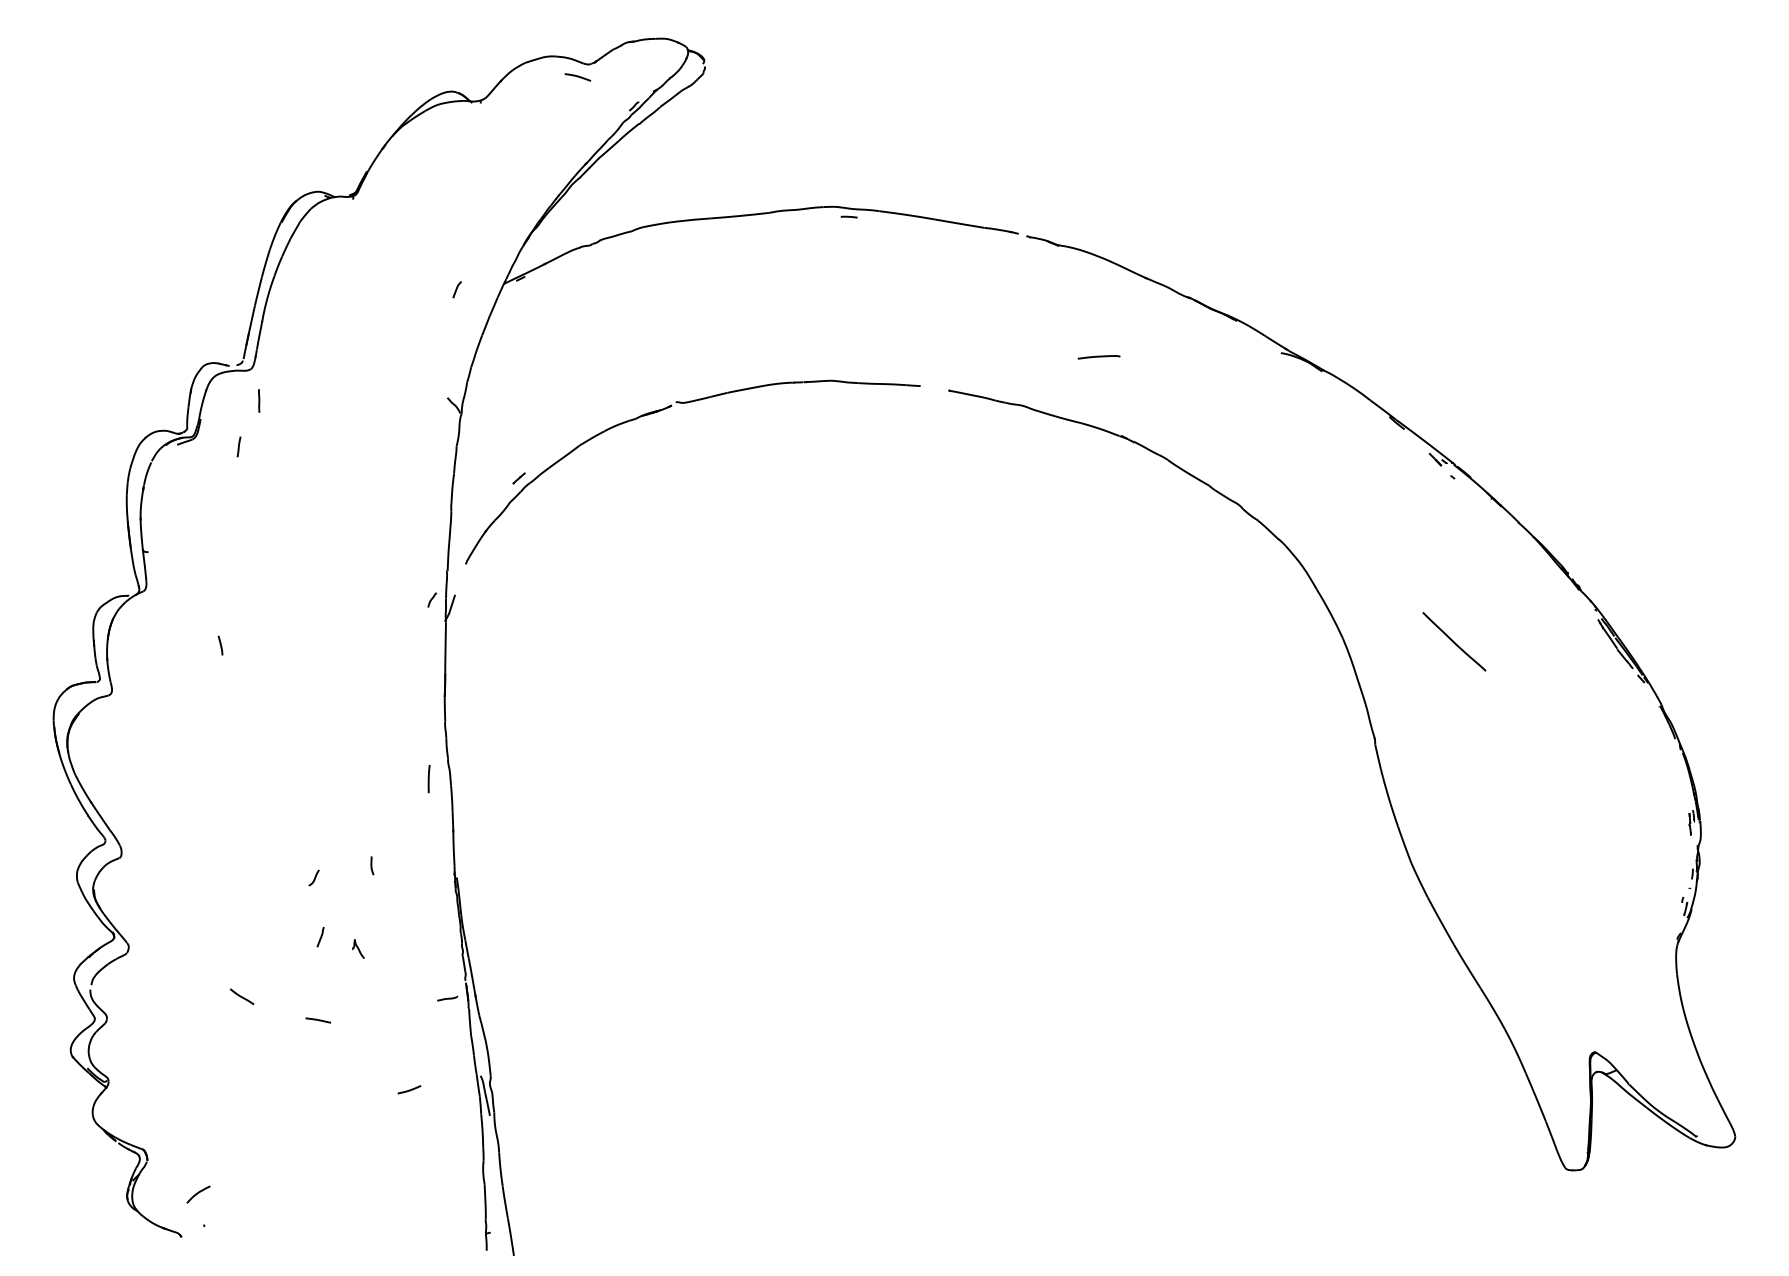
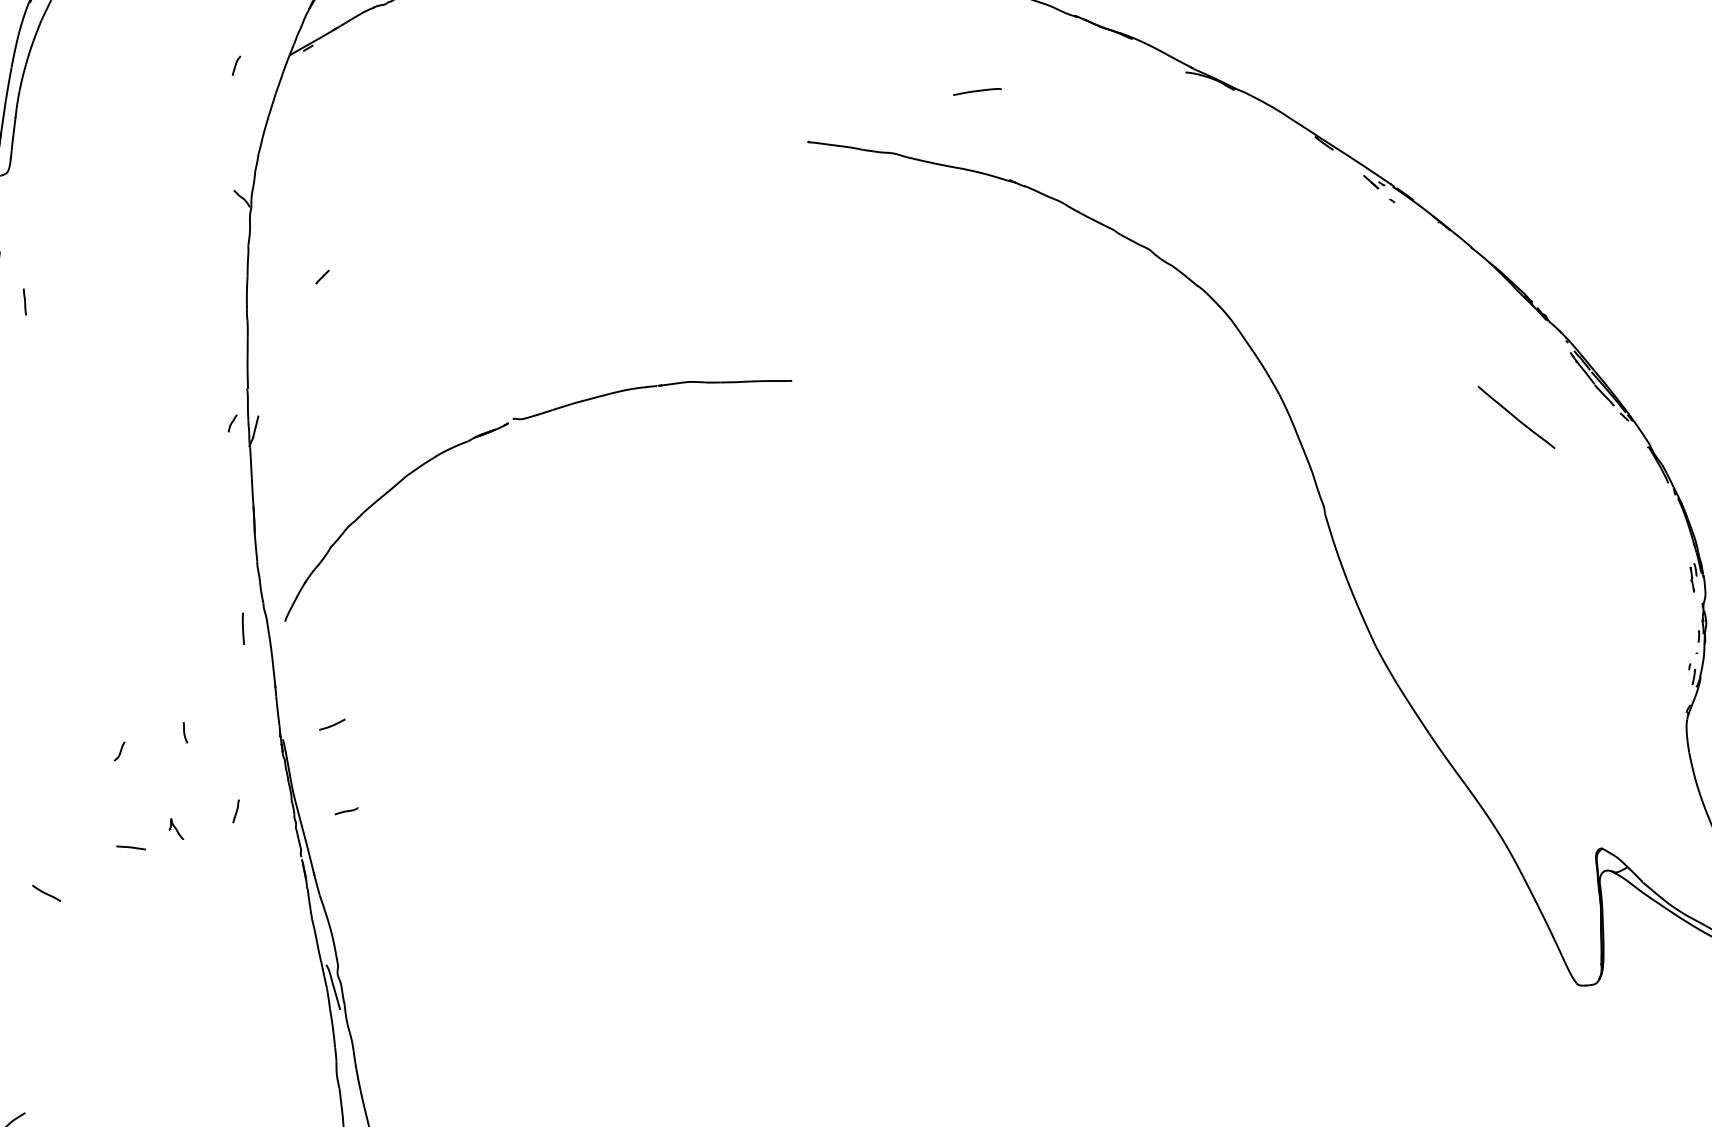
line: (259, 400) -> (25, 301), moved
part: (668, 408) -> (505, 426), moved
line: (1454, 641) -> (1516, 417), moved
line: (320, 936) -> (235, 810), moved
line: (447, 998) -> (346, 811), moved
line: (317, 1020) -> (130, 848), moved
line: (409, 1089) -> (332, 724), moved

